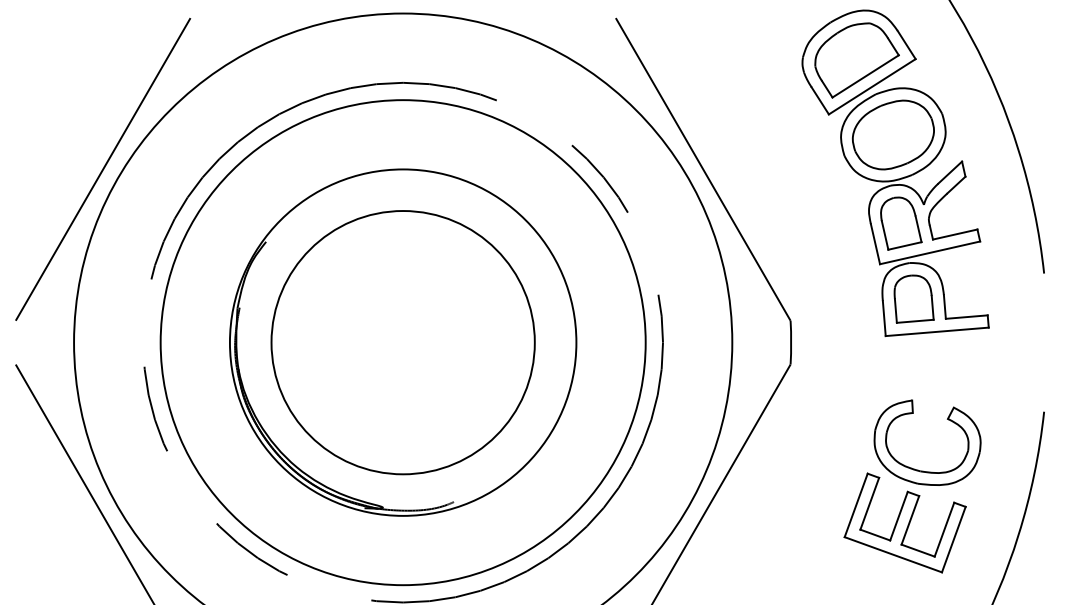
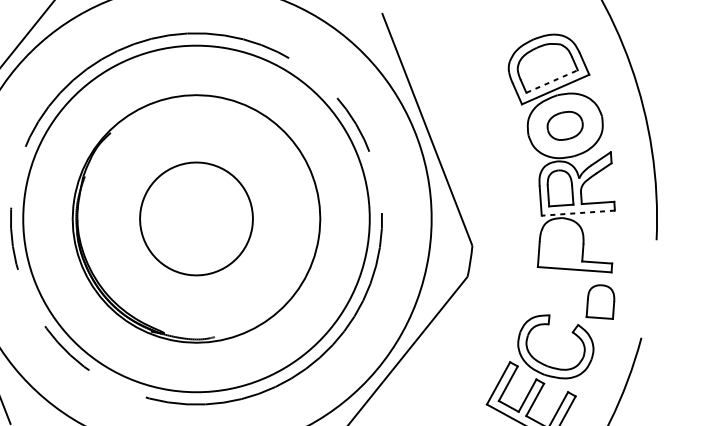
line: (866, 76) -> (552, 81), solid -> dashed
part: (892, 134) -> (564, 125), size x0.6
line: (929, 252) -> (577, 212), solid -> dashed
part: (913, 298) -> (601, 301), moved
circle: (402, 342) -> (196, 218), size x0.6

